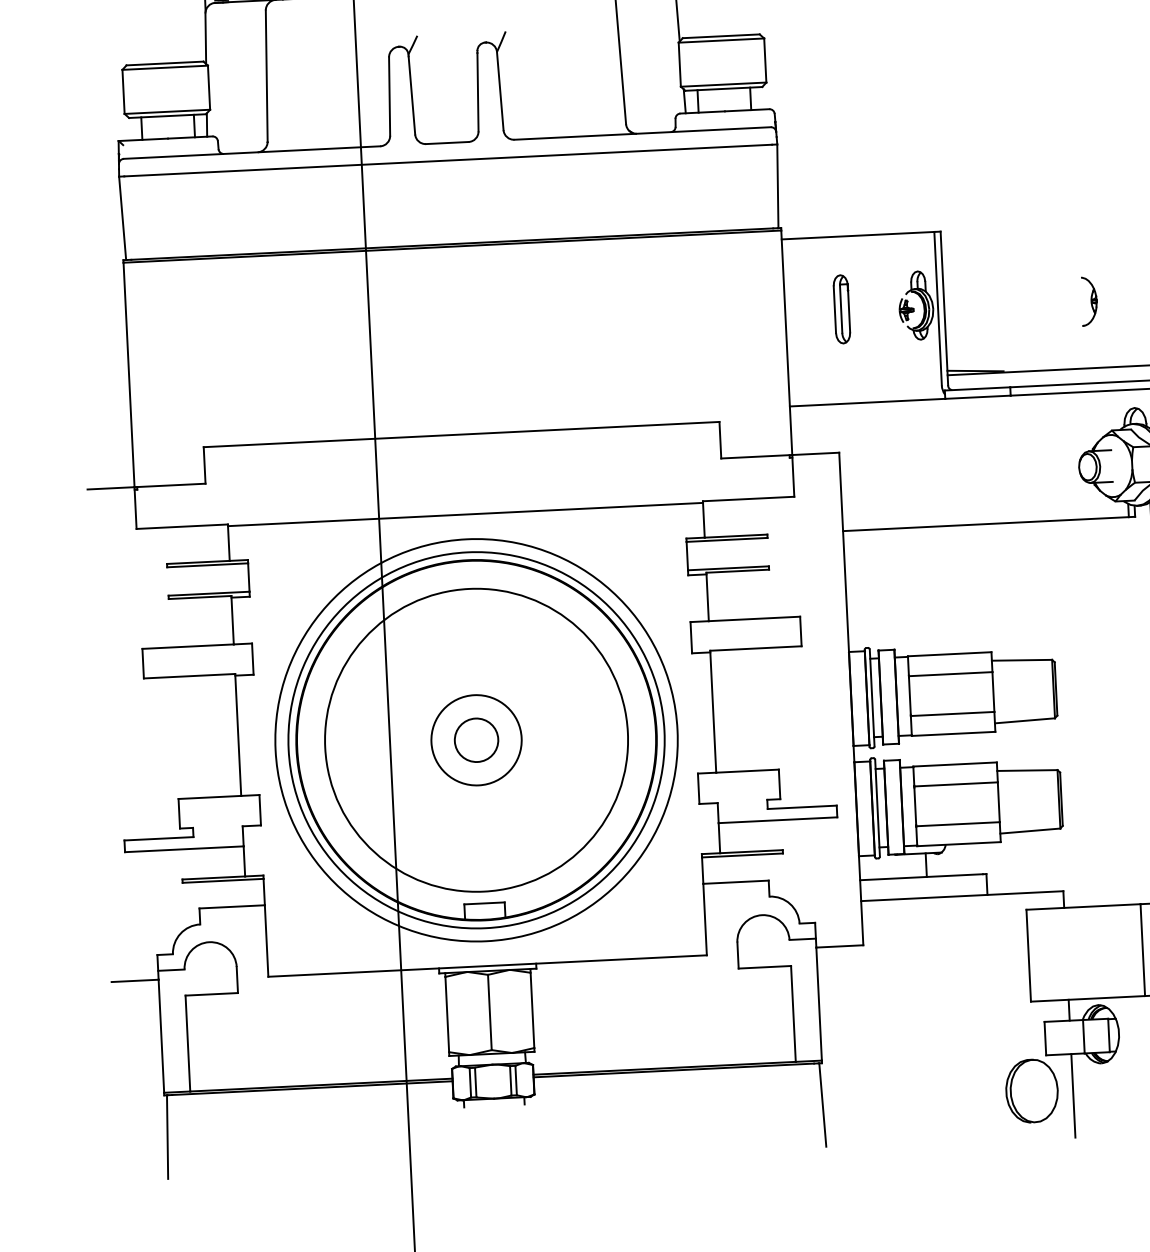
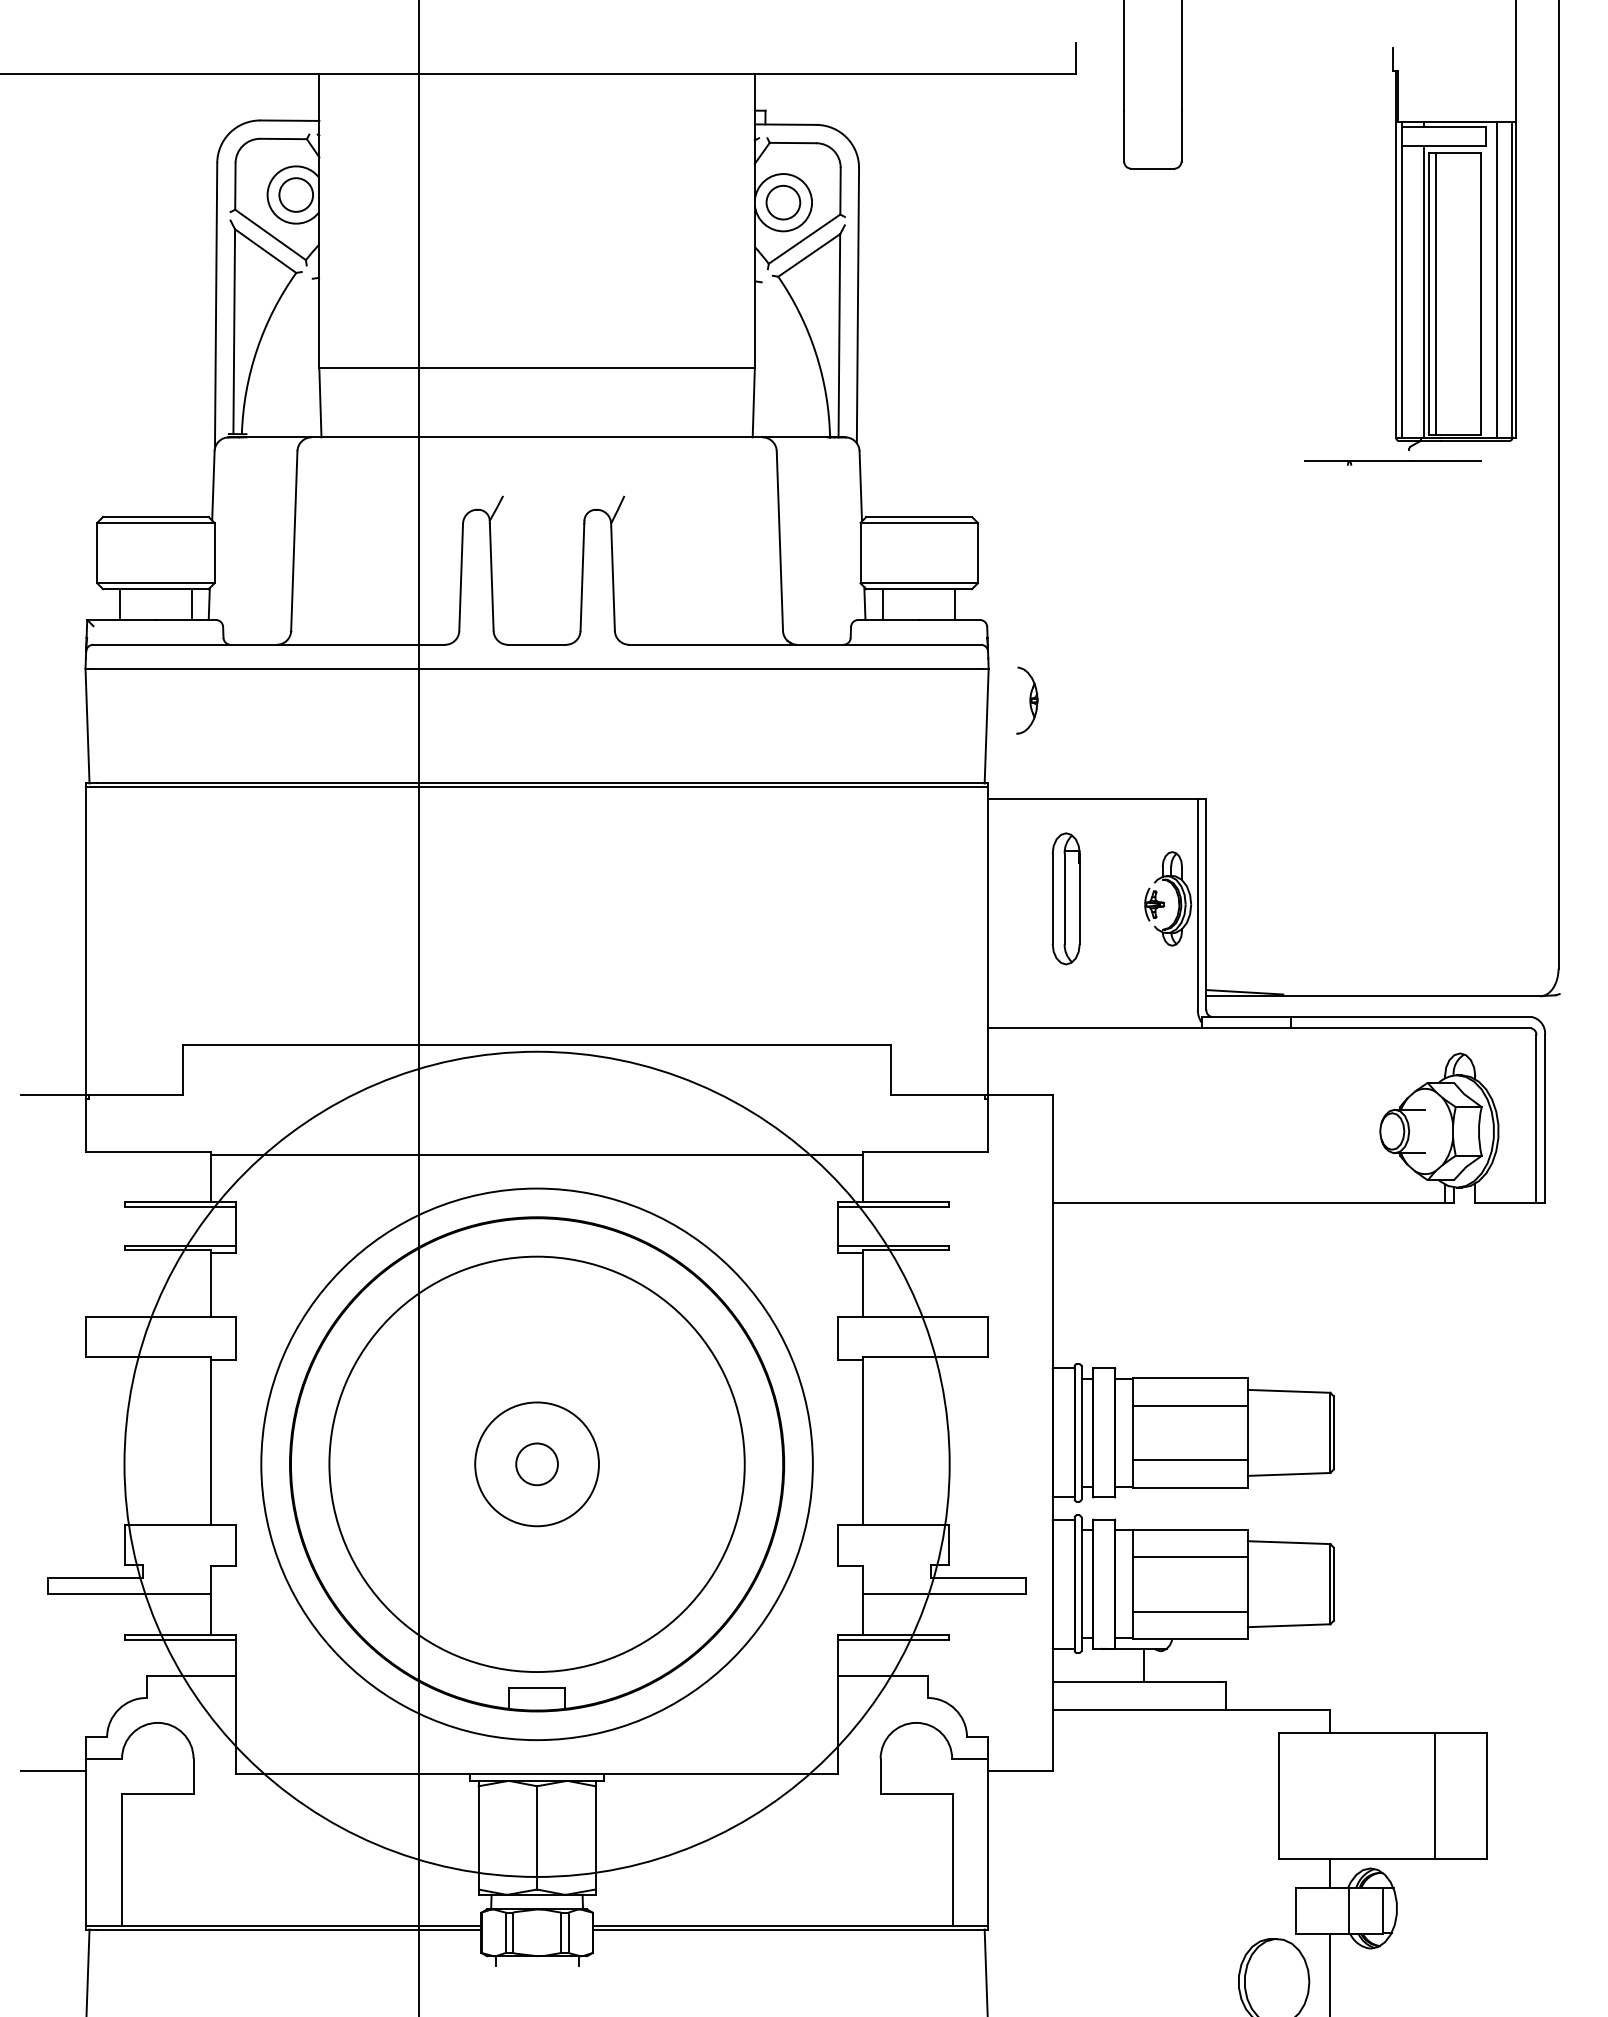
part: (1089, 301) -> (1027, 700), moved
part: (841, 309) -> (1065, 898), size x1.4
circle: (476, 740) -> (536, 1464), size x0.7
circle: (476, 740) -> (536, 1464), size x1.6

